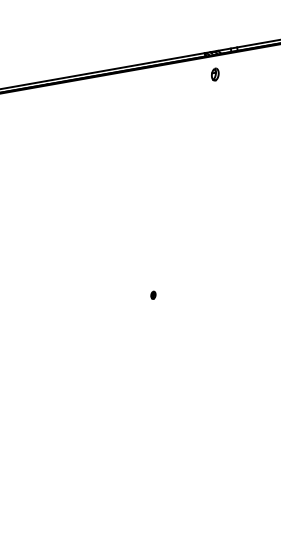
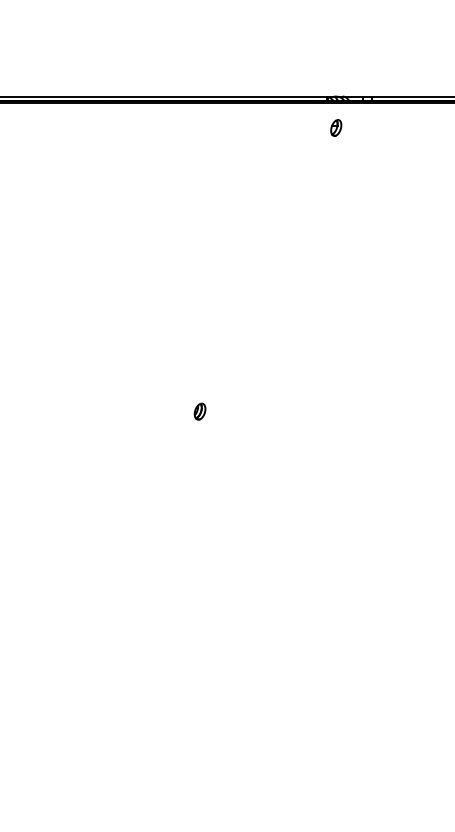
part: (153, 295) -> (199, 411), size x1.67

